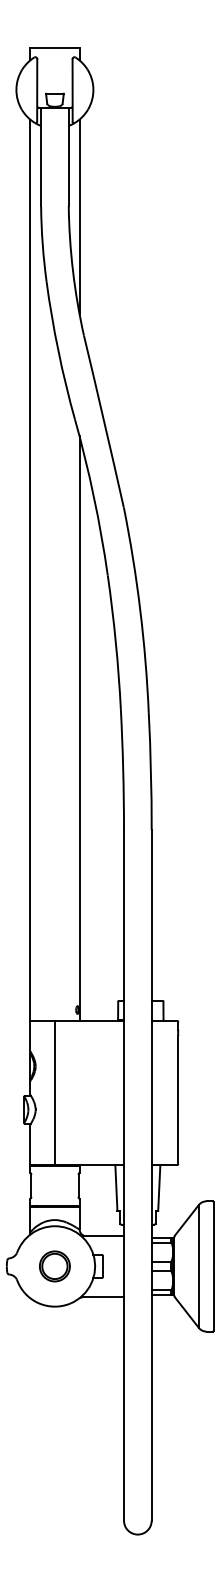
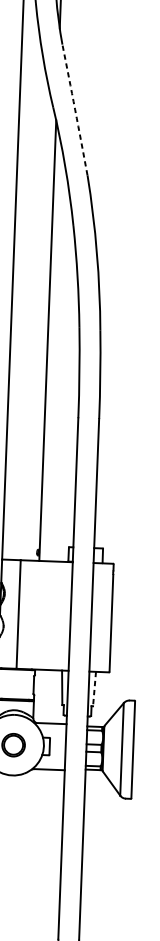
arc: (104, 421) -> (75, 109), solid -> dashed
line: (159, 1187) -> (94, 688), solid -> dashed

